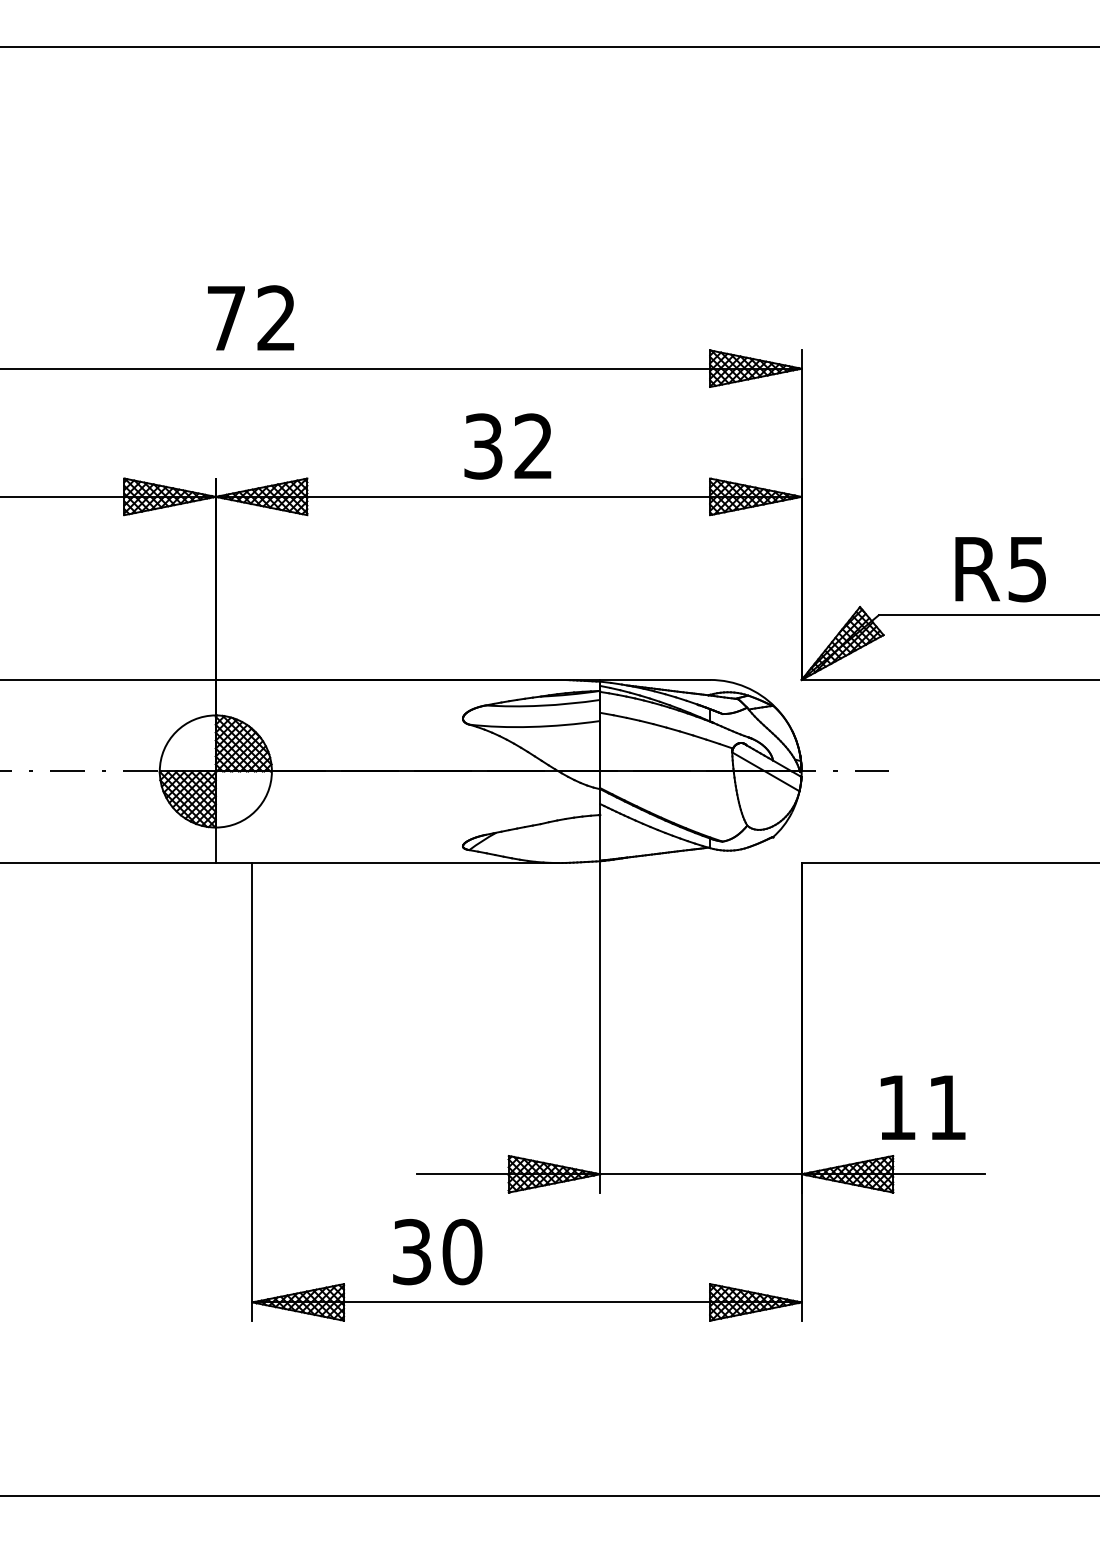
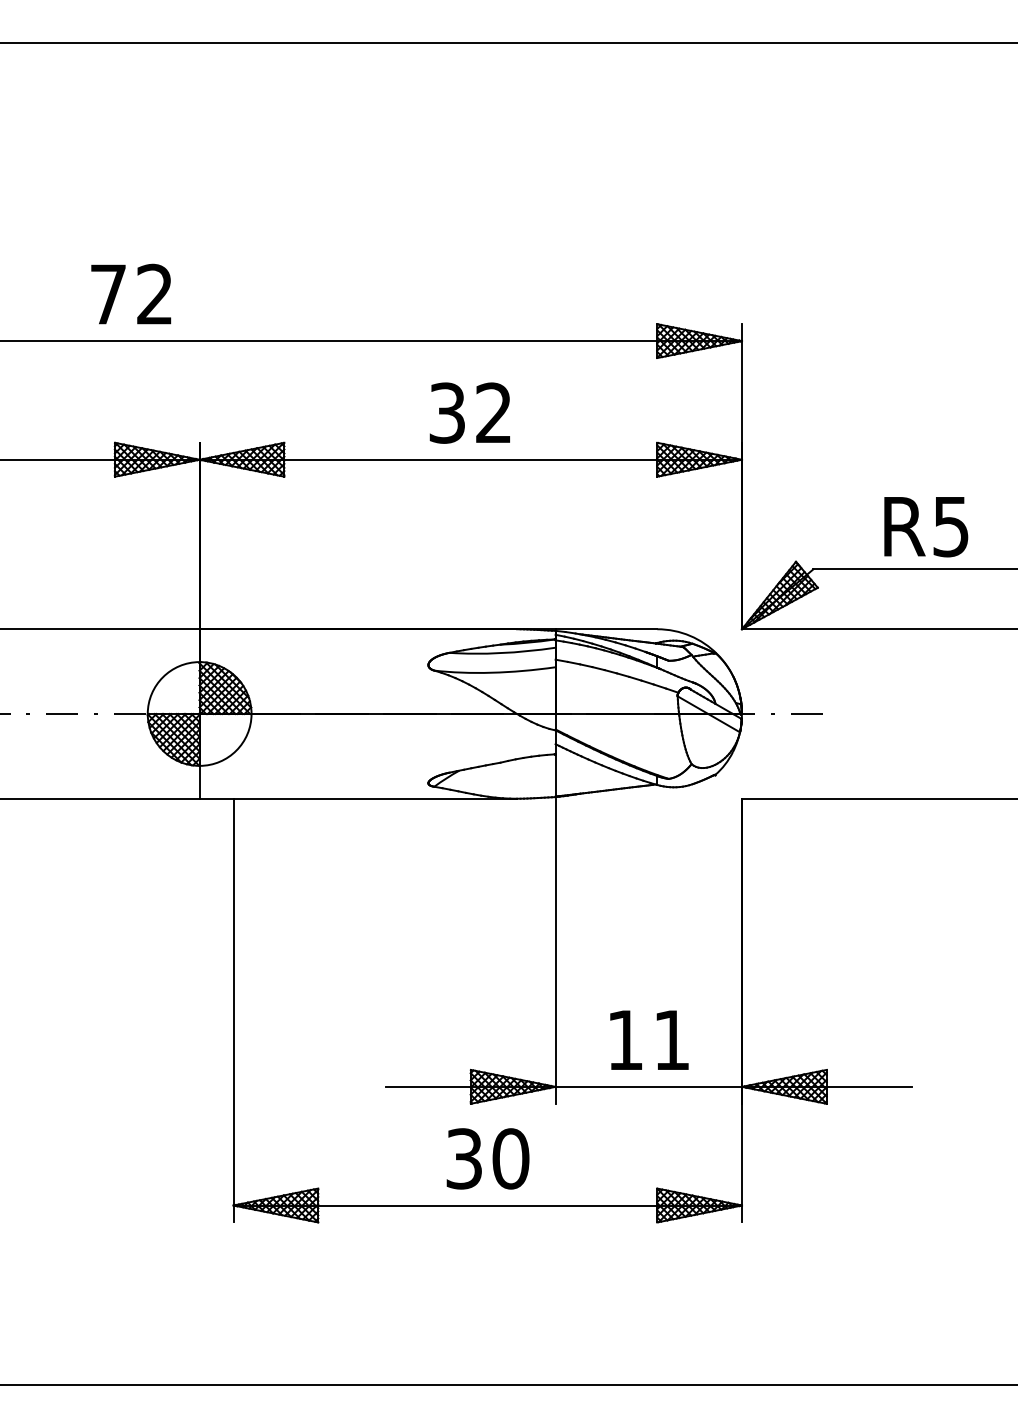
text: (251, 317) -> (131, 293), moved
text: (923, 1106) -> (649, 1039), moved
text: (437, 1251) -> (487, 1158), moved

